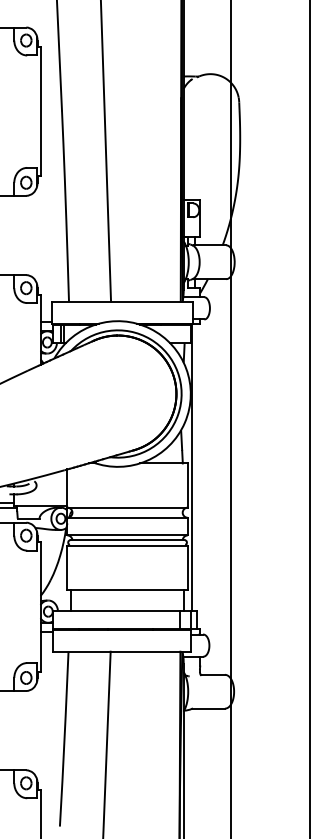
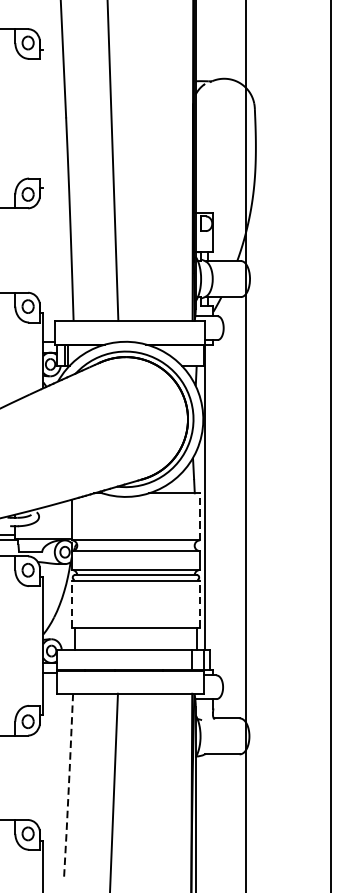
line: (40, 111) -> (43, 118), removed
line: (187, 485) -> (199, 516), solid -> dashed
line: (67, 567) -> (72, 604), solid -> dashed
line: (187, 567) -> (199, 604), solid -> dashed
line: (64, 739) -> (68, 787), solid -> dashed

